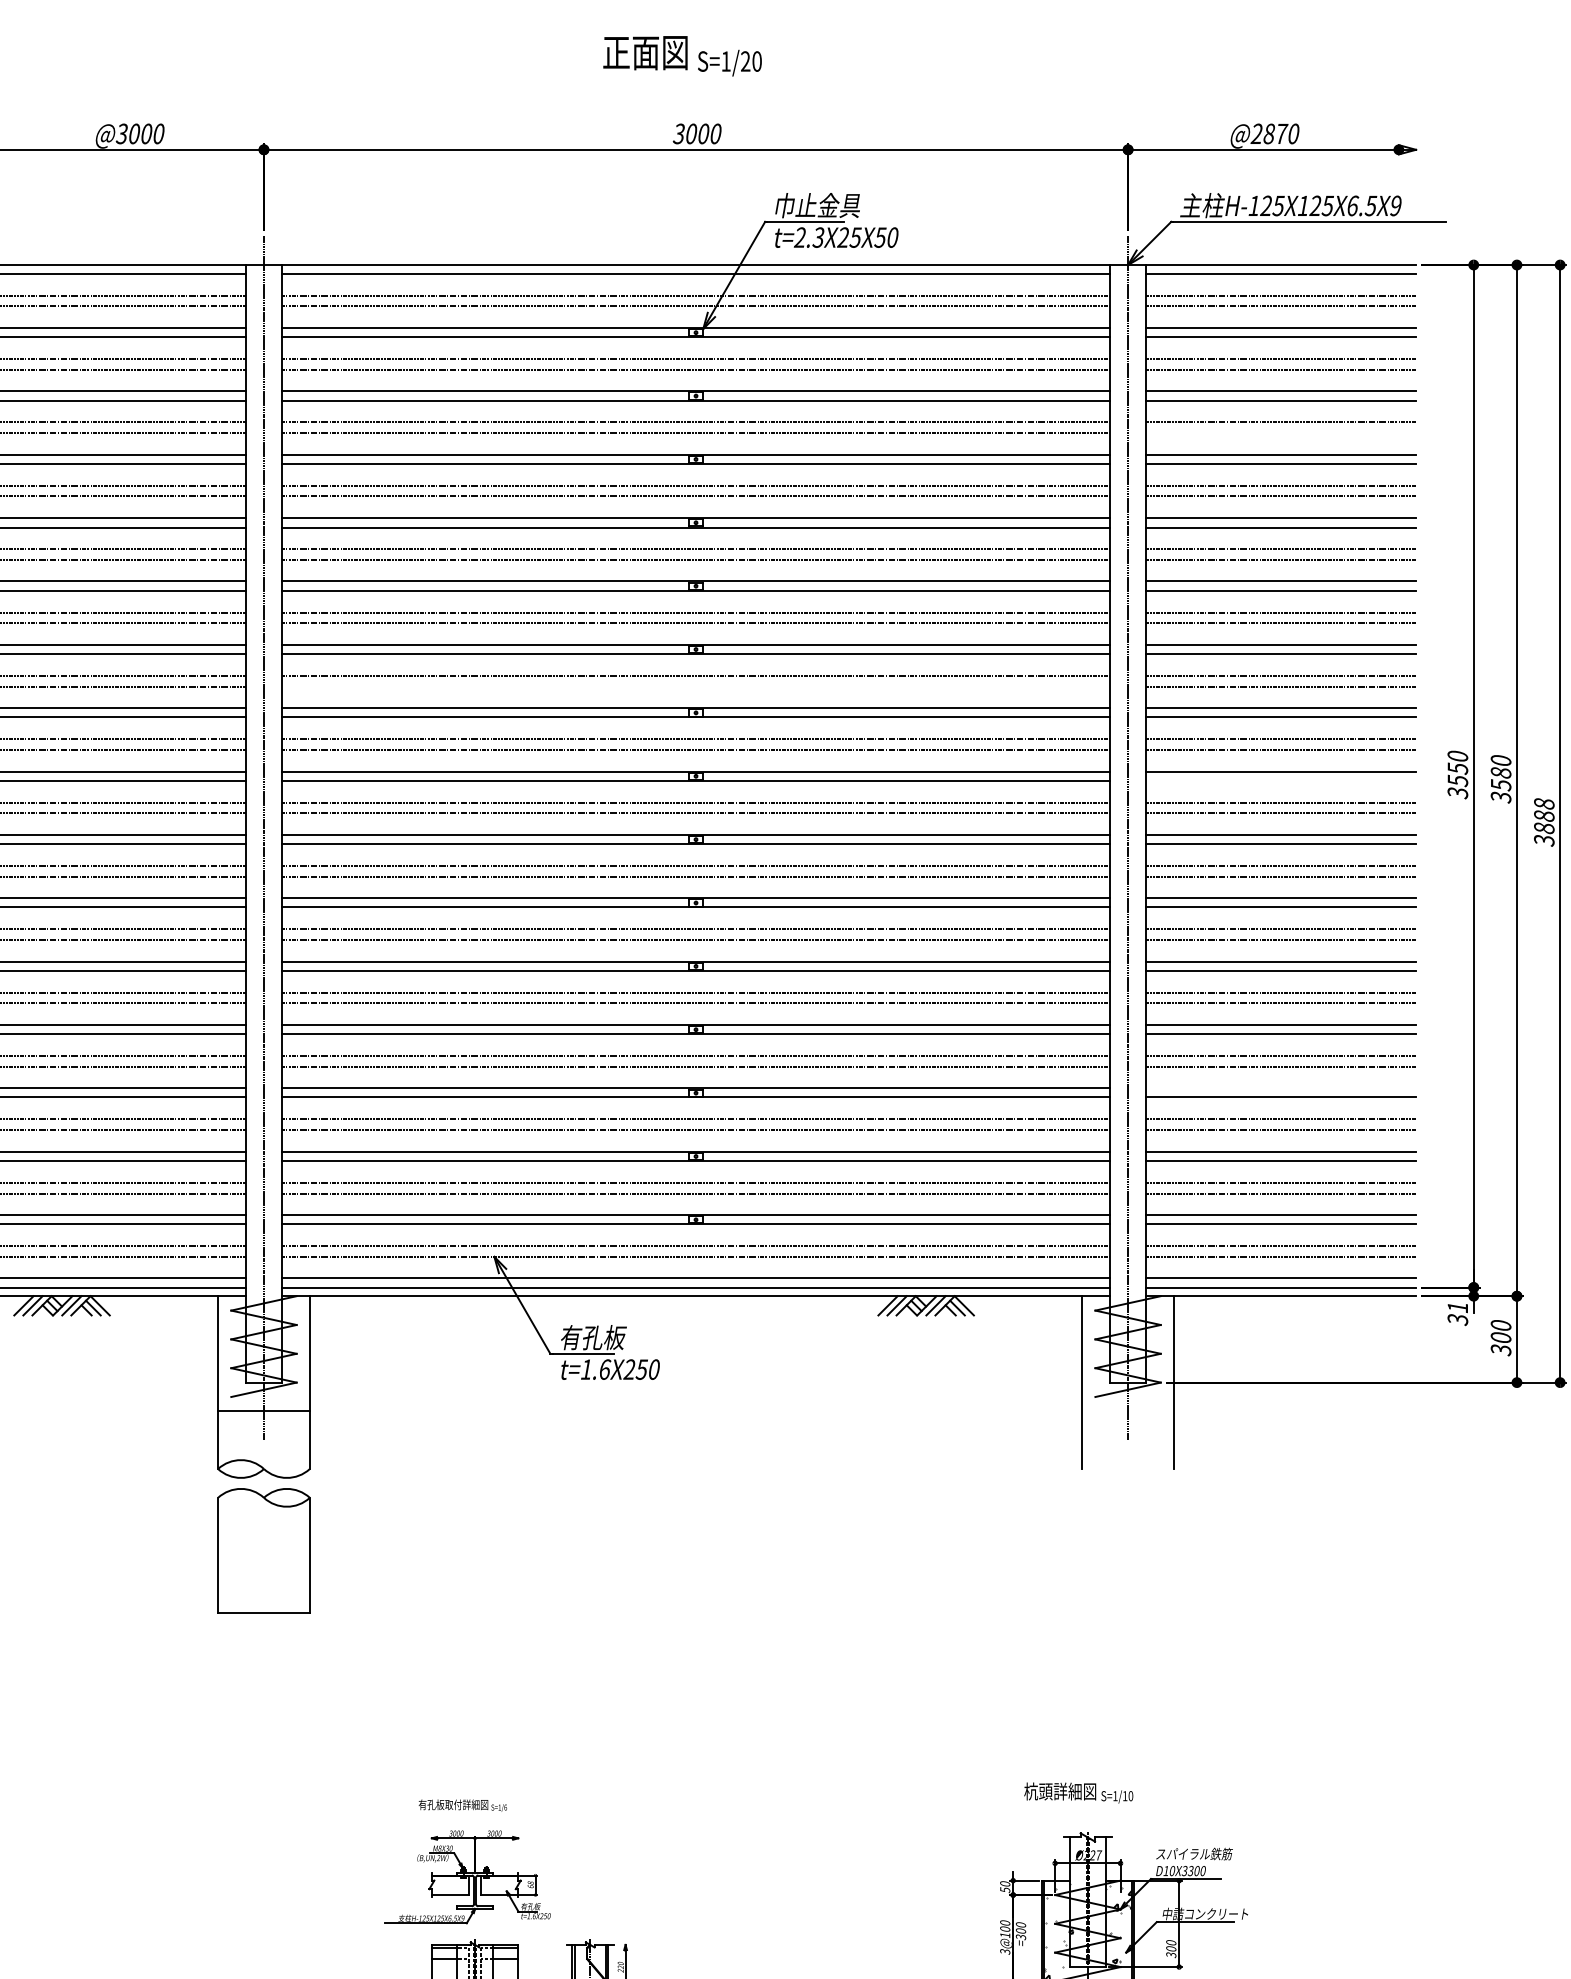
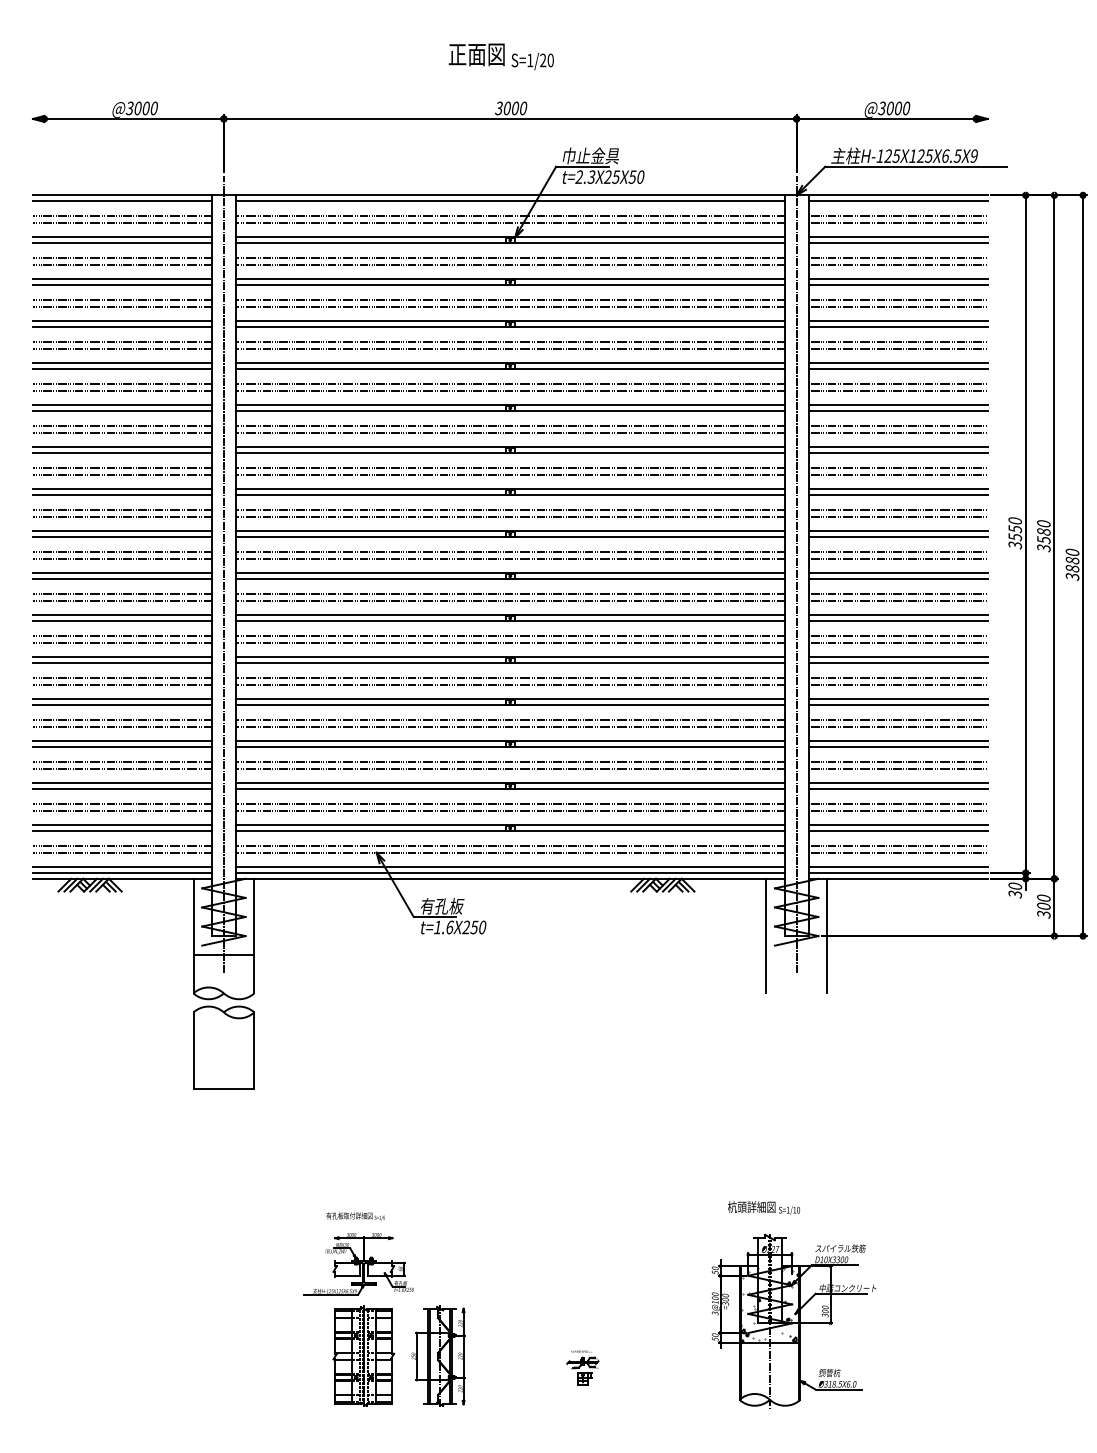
text: (1268, 134) -> (889, 108), @2870 -> @3000
line: (1280, 432) -> (897, 306), added
line: (694, 686) -> (509, 474), added
line: (1280, 781) -> (897, 537), added
text: (1544, 803) -> (1072, 552), 3888 -> 3880
line: (1280, 1089) -> (897, 741), added
text: (1458, 1306) -> (1015, 885), 31 -> 30

